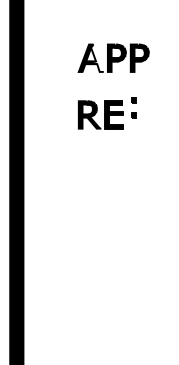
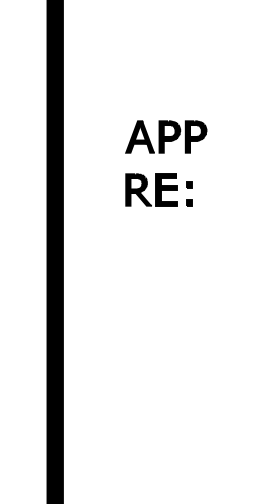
fill: (94, 57) -> (144, 136), added
part: (100, 114) -> (151, 189), moved

